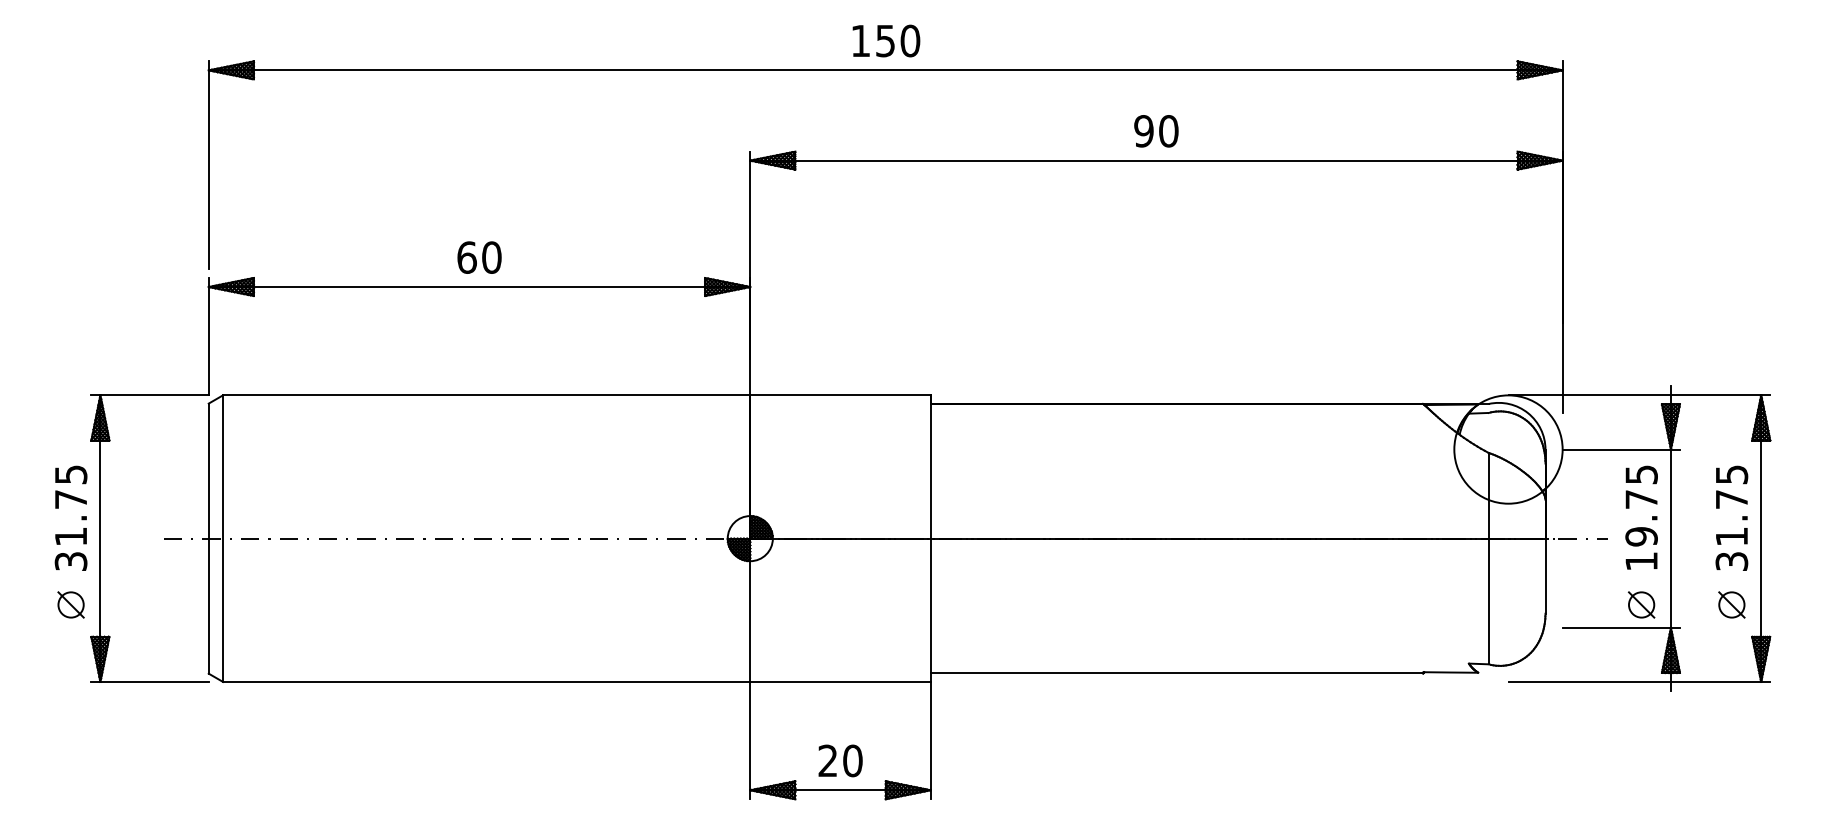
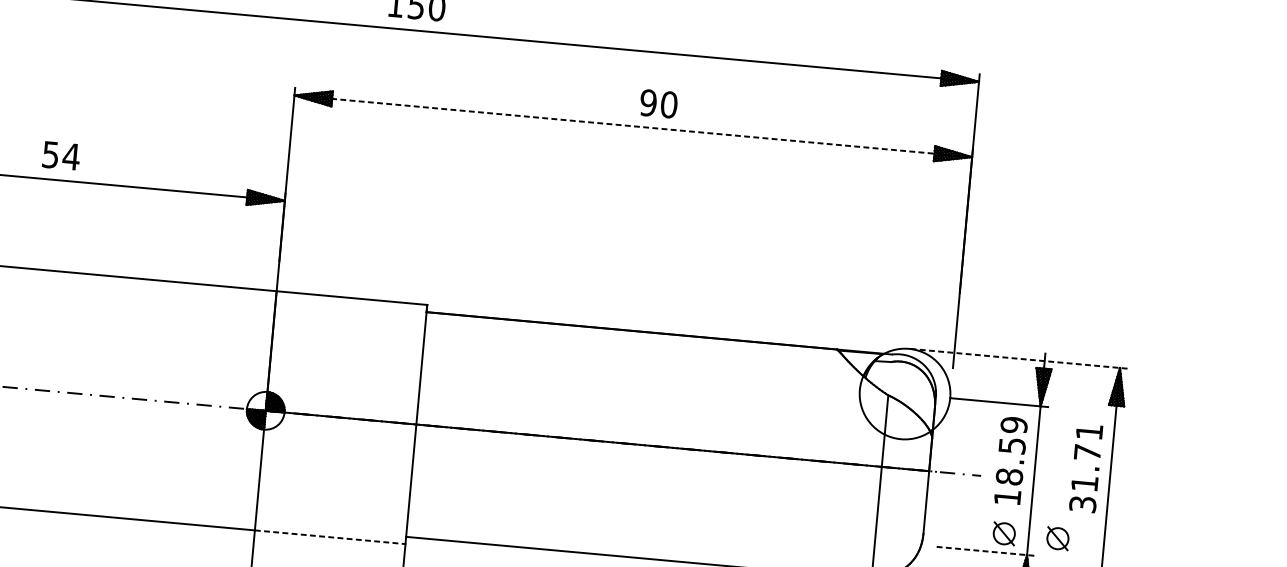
text: (1156, 131) -> (658, 104), moved
line: (1156, 160) -> (633, 126), solid -> dashed
text: (479, 257) -> (61, 155), 60 -> 54
line: (1639, 395) -> (1018, 358), solid -> dashed
text: (1732, 474) -> (1090, 431), 31.75 -> 31.71
text: (1641, 505) -> (1011, 450), 19.75 -> 18.59
part: (1731, 604) -> (1057, 538), moved
line: (1621, 627) -> (985, 551), solid -> dashed
line: (841, 681) -> (331, 536), solid -> dashed

